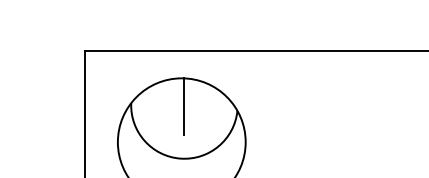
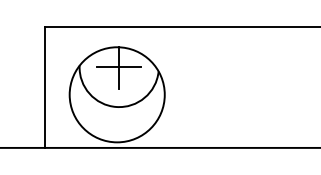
line: (184, 105) -> (119, 67), added

